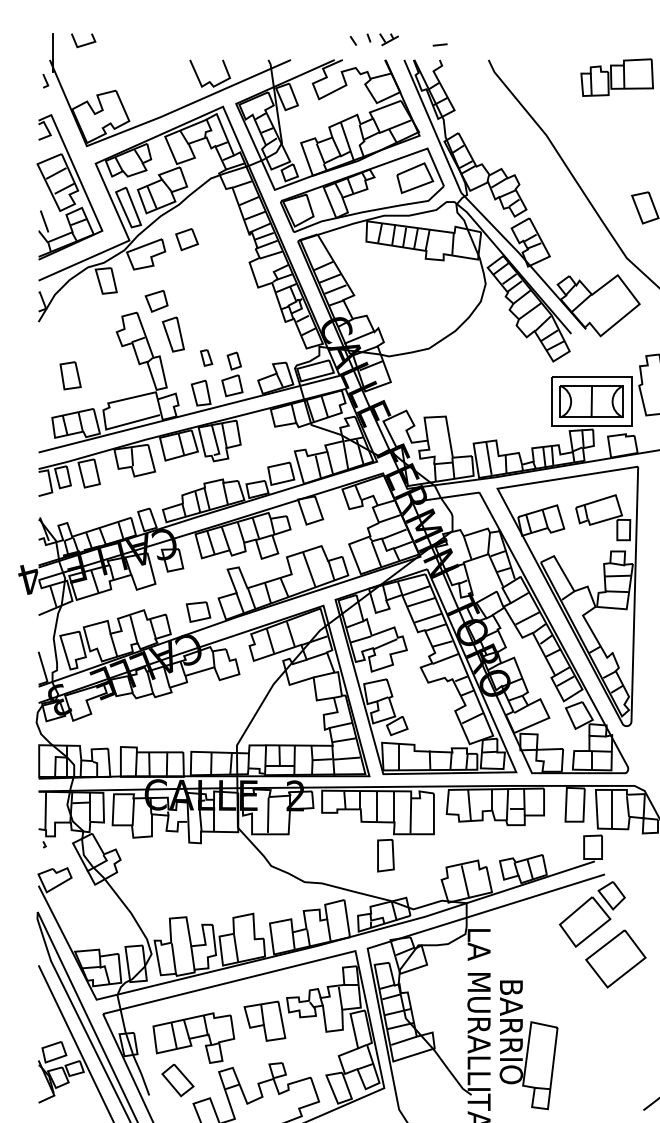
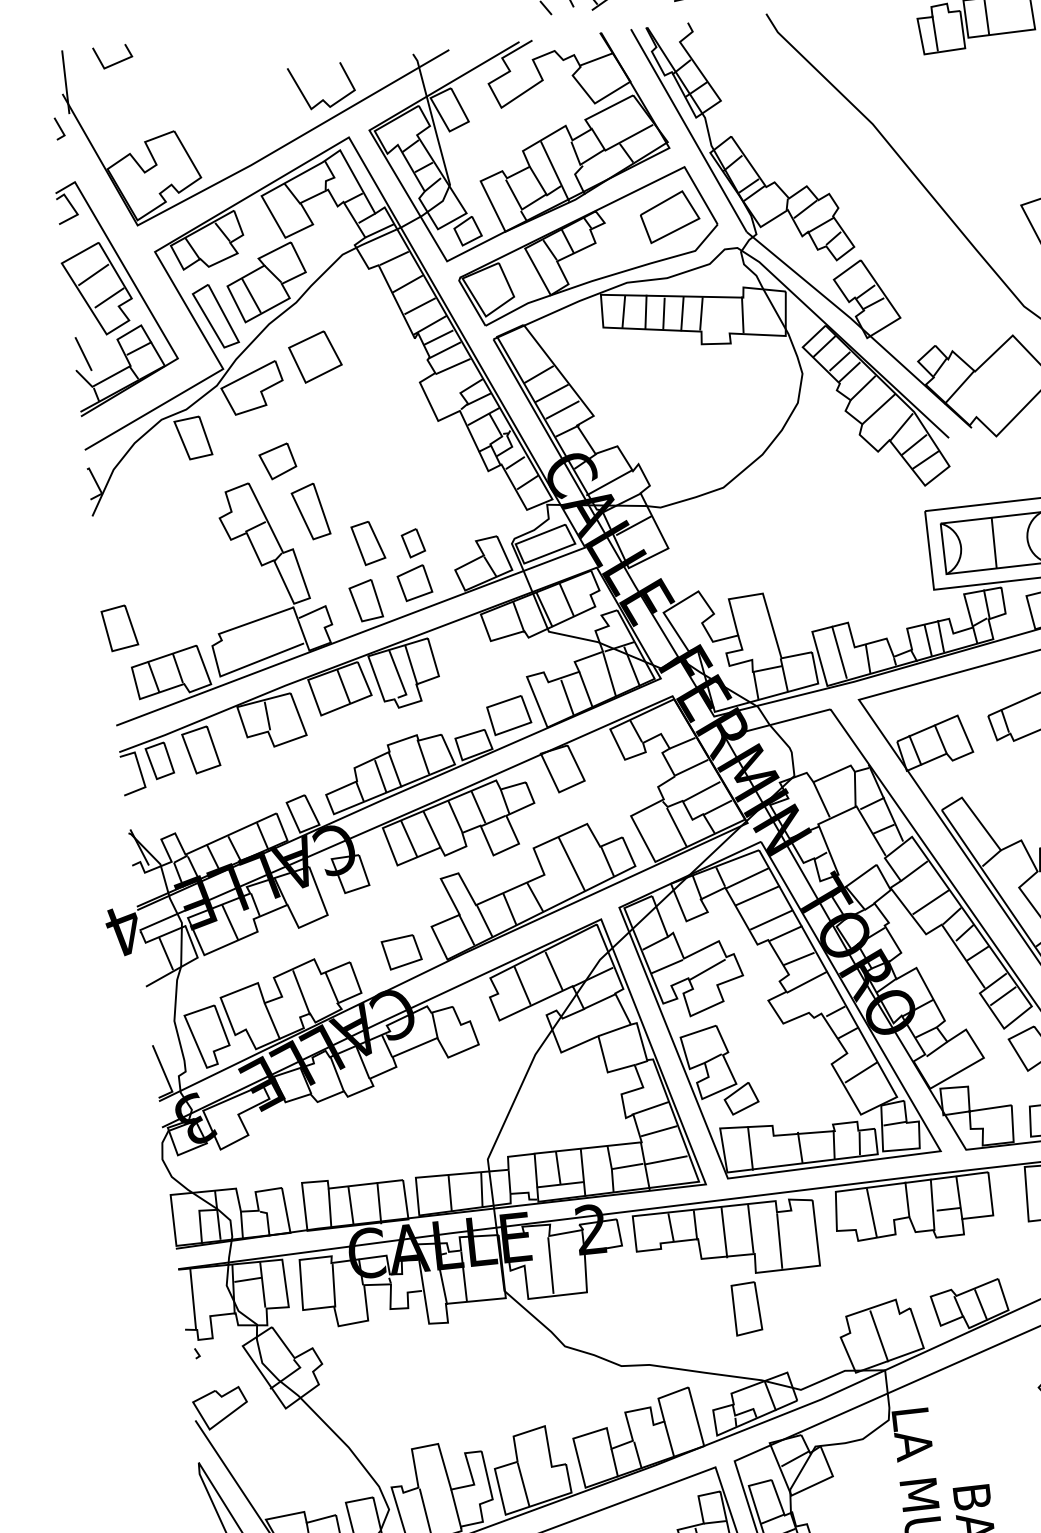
part: (186, 239) -> (314, 356), size x1.43
part: (206, 357) -> (368, 542), size x1.67
part: (70, 375) -> (119, 627), moved

